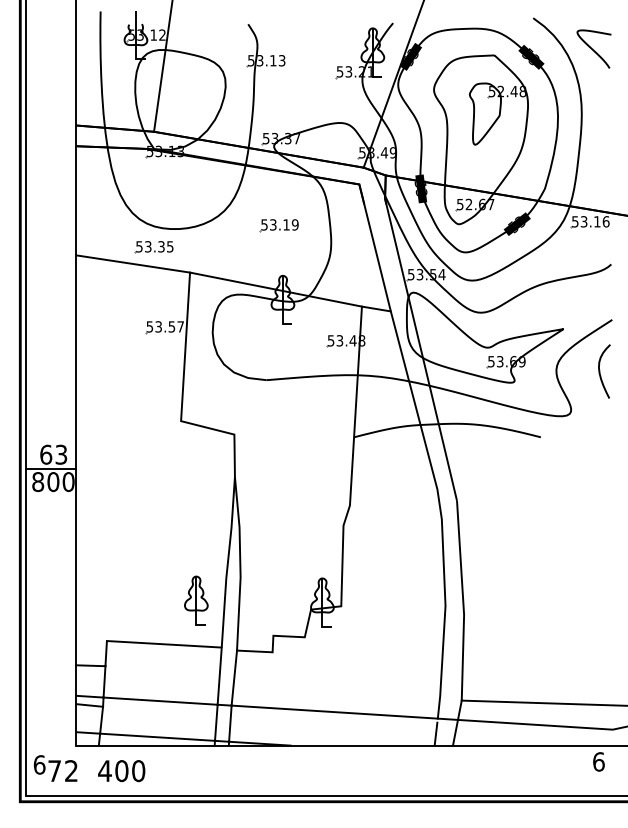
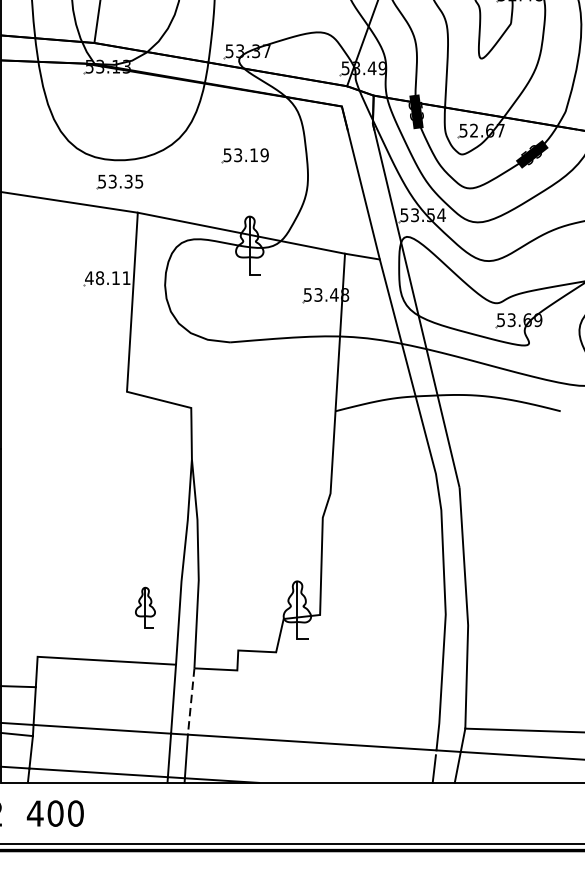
part: (153, 247) -> (119, 182), moved
text: (164, 326) -> (107, 277), 53.57 -> 48.11
part: (196, 600) -> (145, 607), size x0.7
line: (234, 678) -> (191, 701), solid -> dashed

